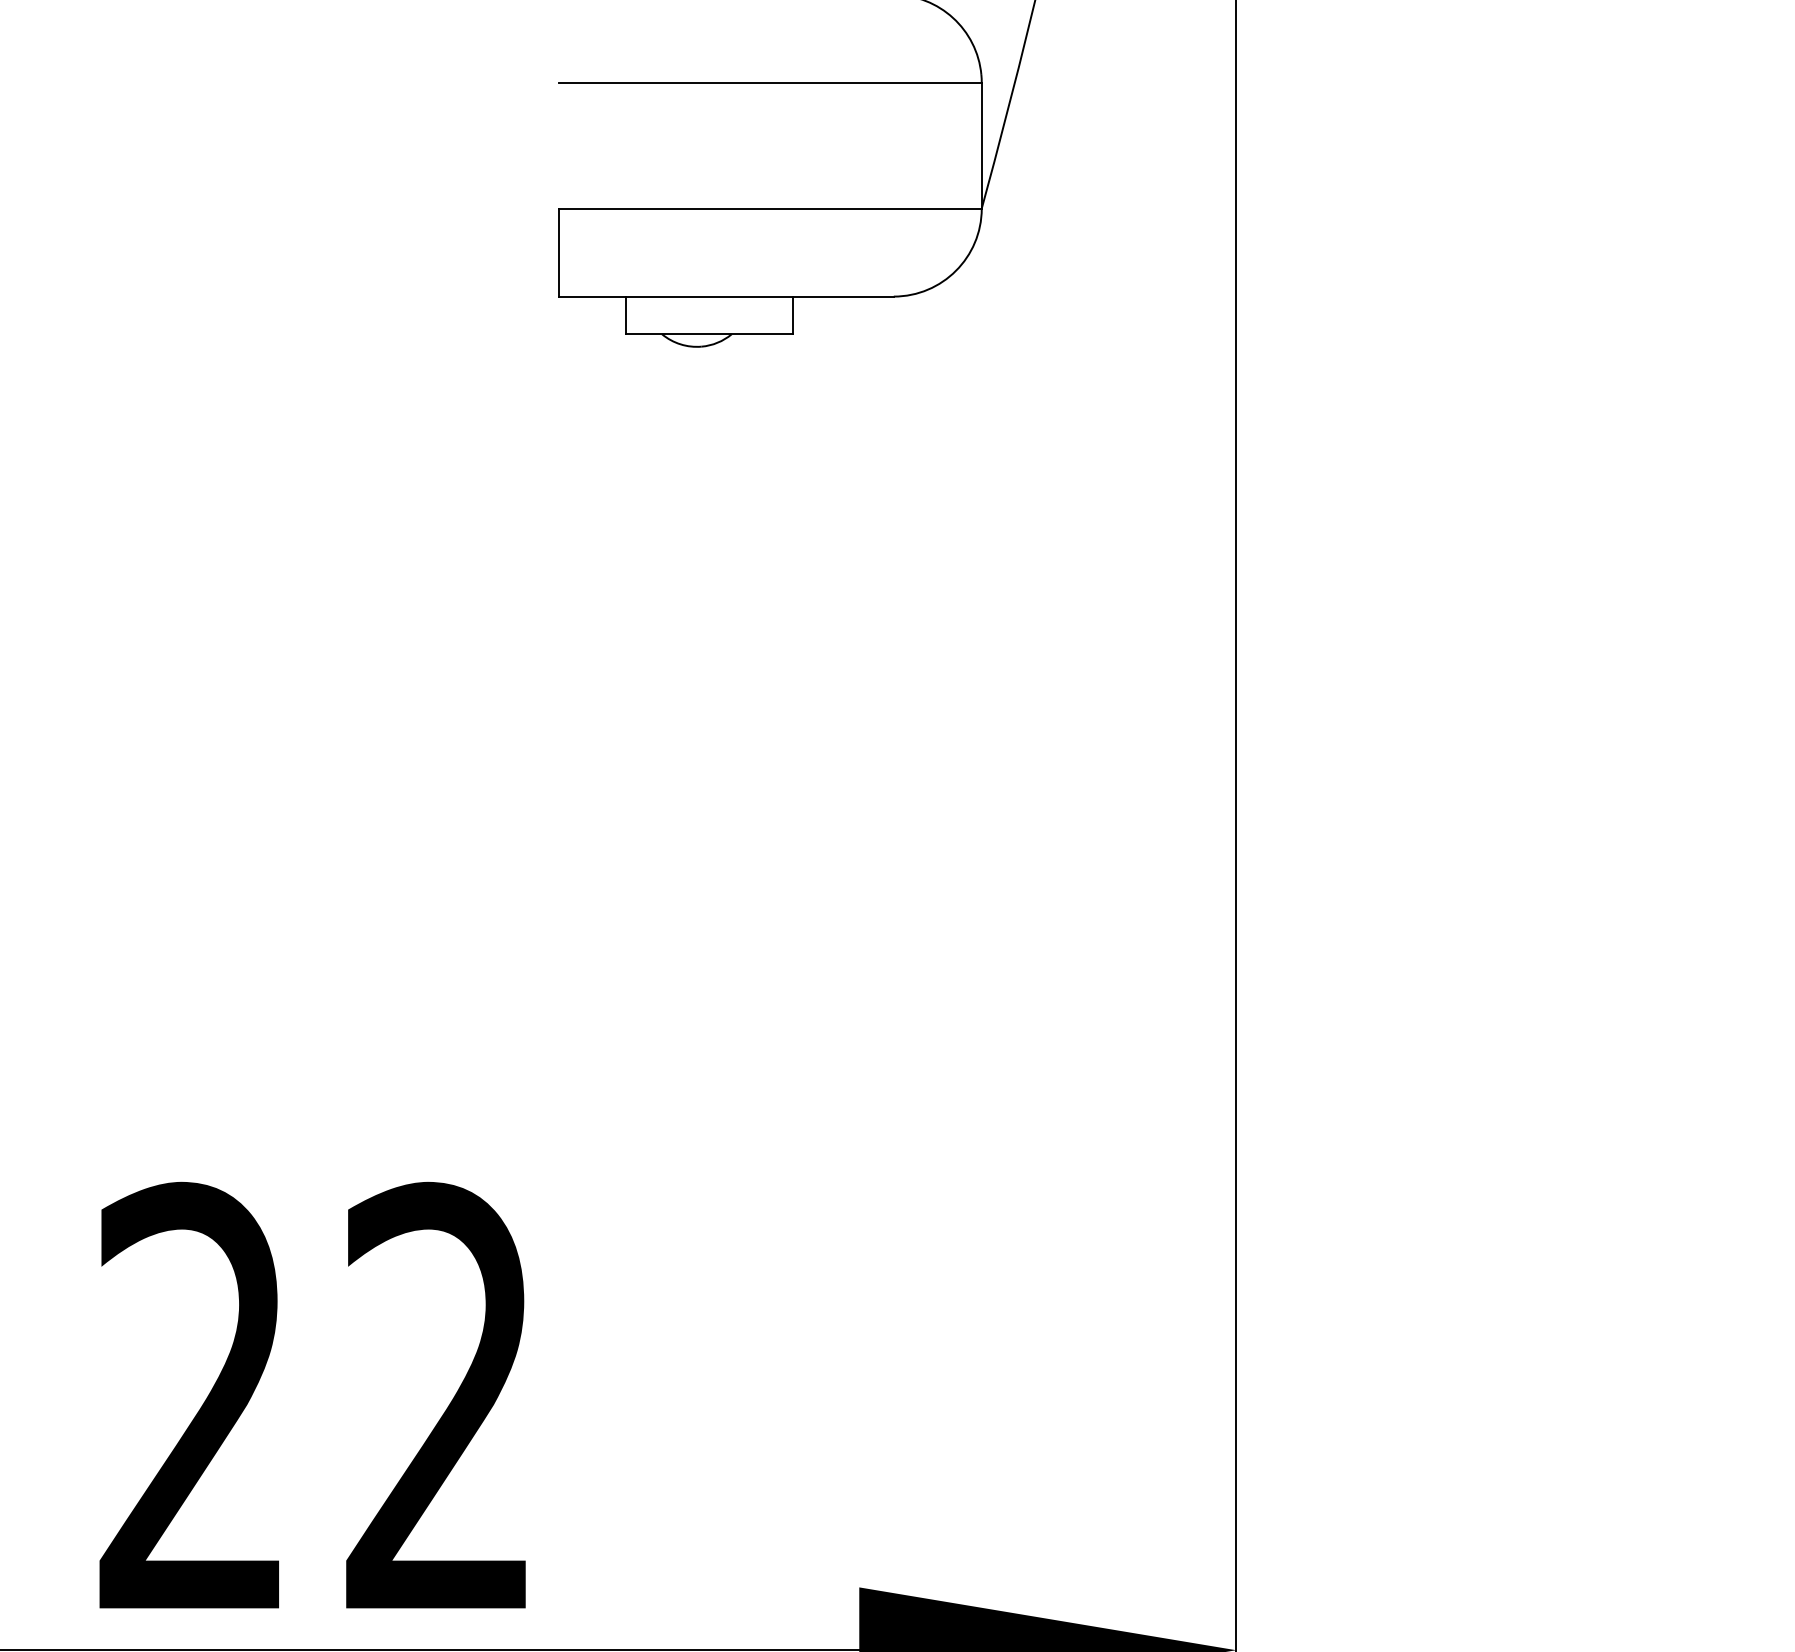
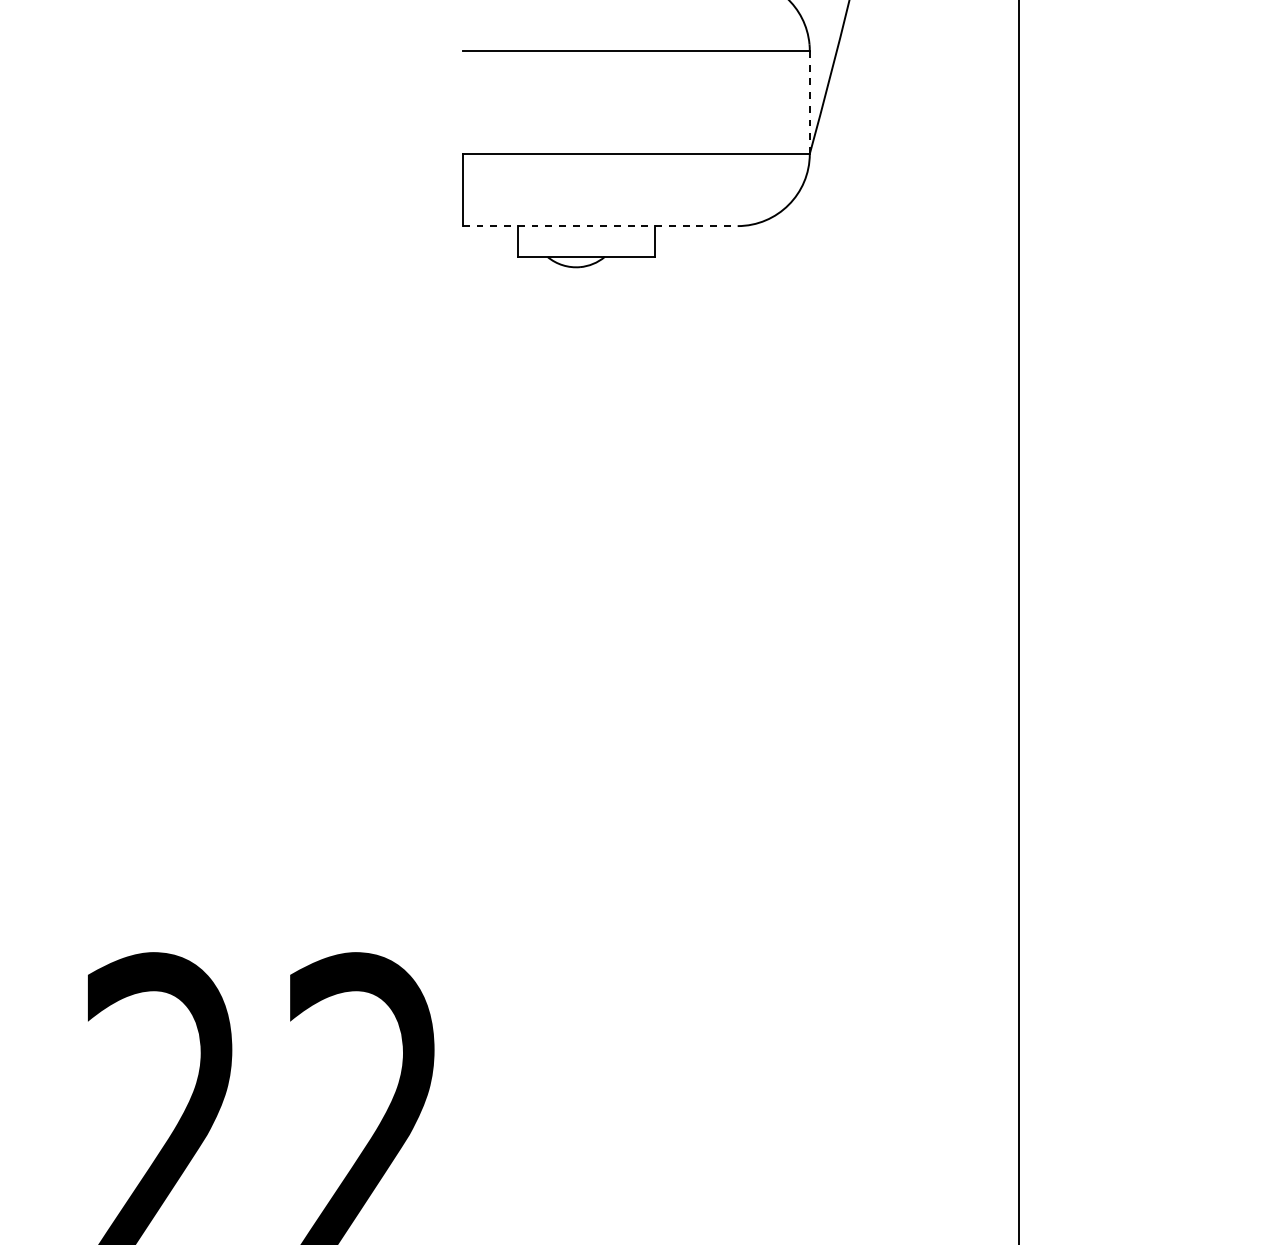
line: (981, 145) -> (809, 102), solid -> dashed
line: (726, 296) -> (600, 226), solid -> dashed

